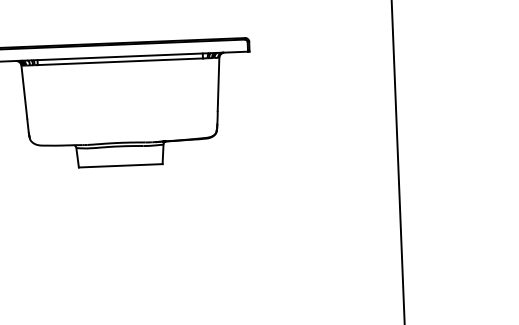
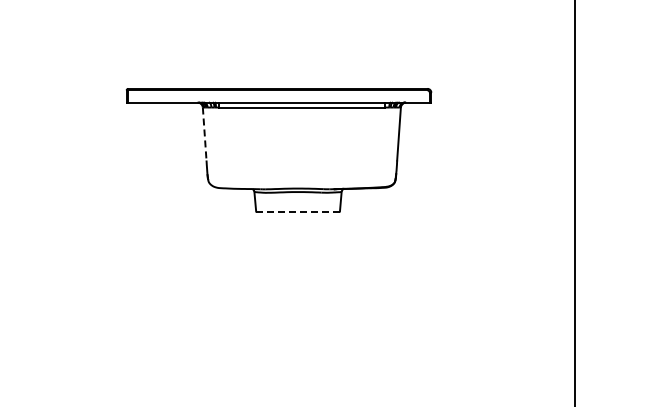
line: (24, 92) -> (204, 134), solid -> dashed
line: (121, 165) -> (298, 211), solid -> dashed

